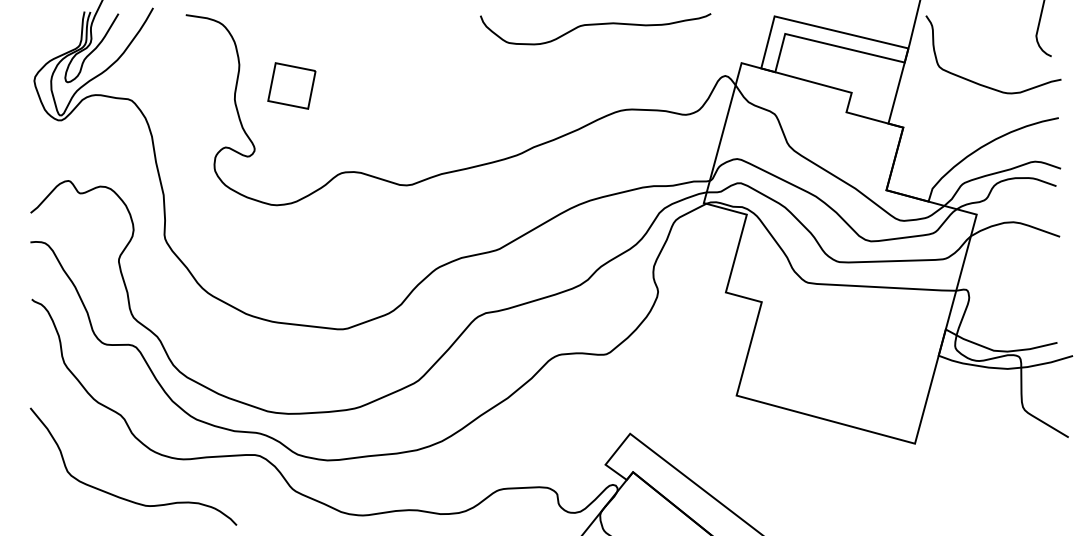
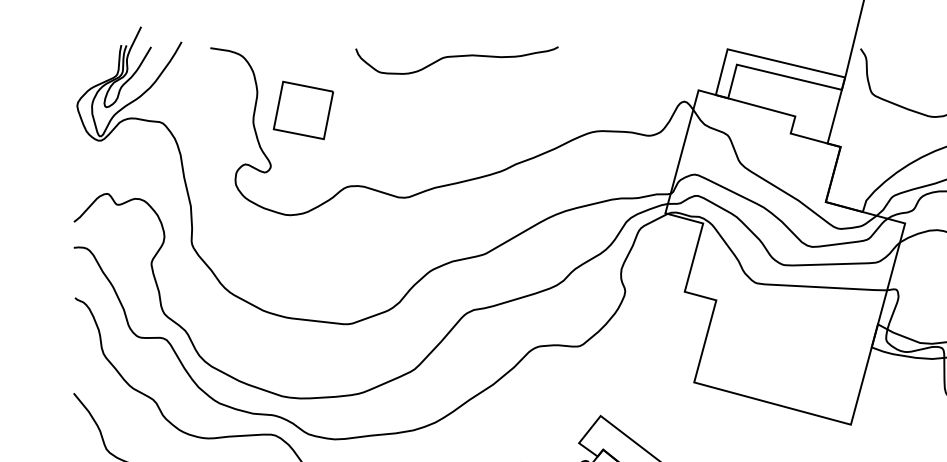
curve: (595, 25) -> (456, 57), moved
part: (291, 85) -> (303, 110), size x1.43

